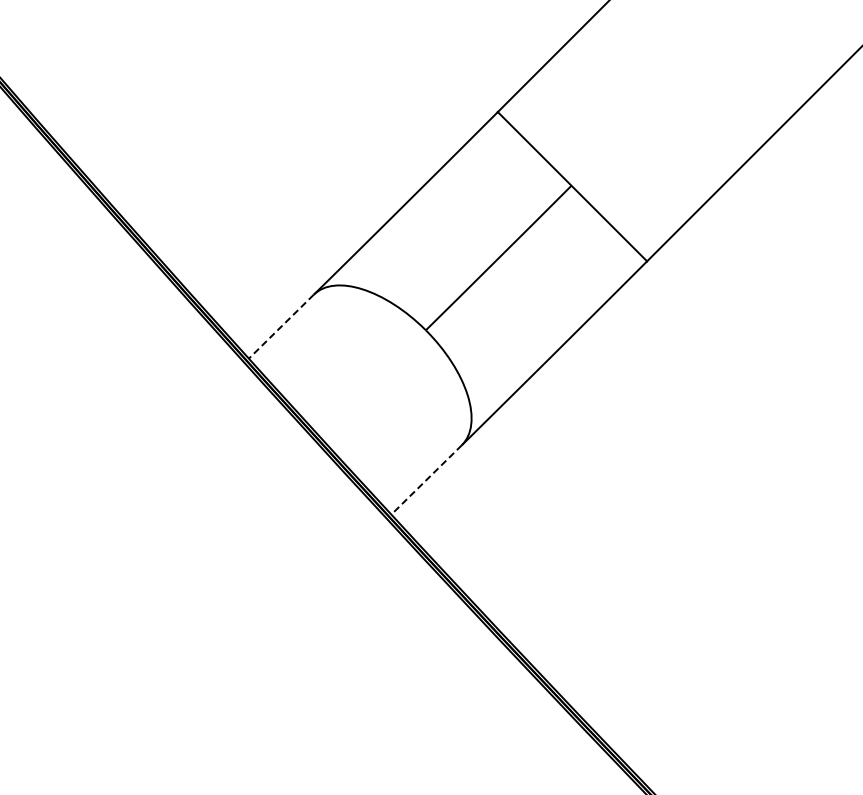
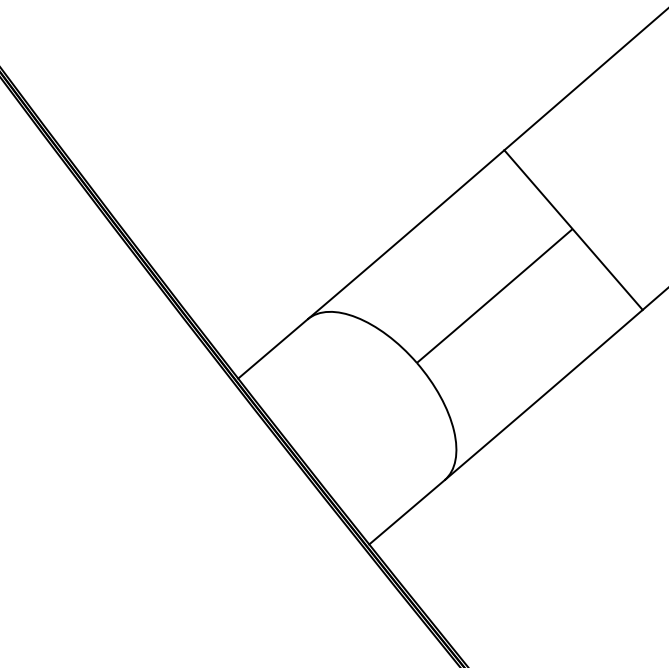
line: (281, 326) -> (273, 348), dashed -> solid
line: (426, 479) -> (406, 511), dashed -> solid

